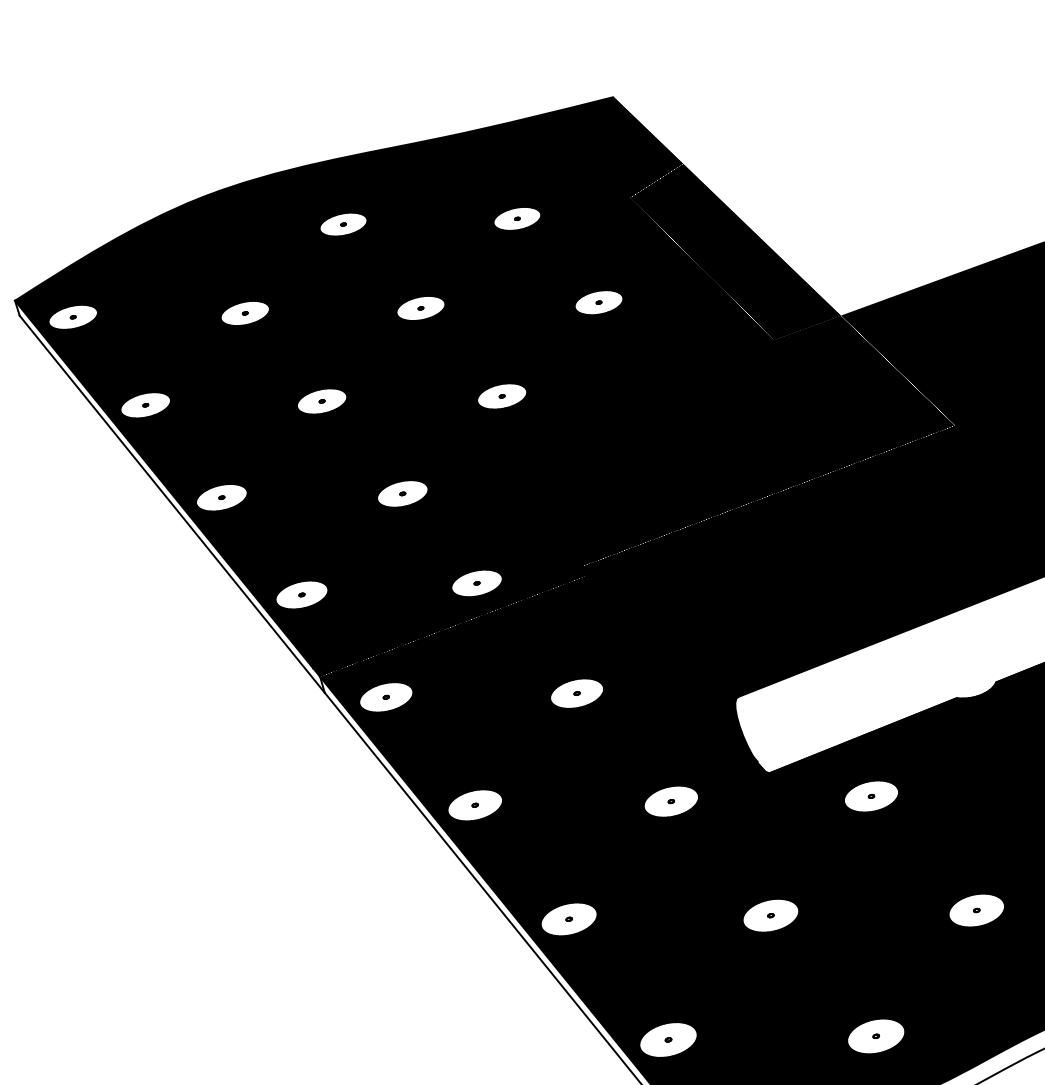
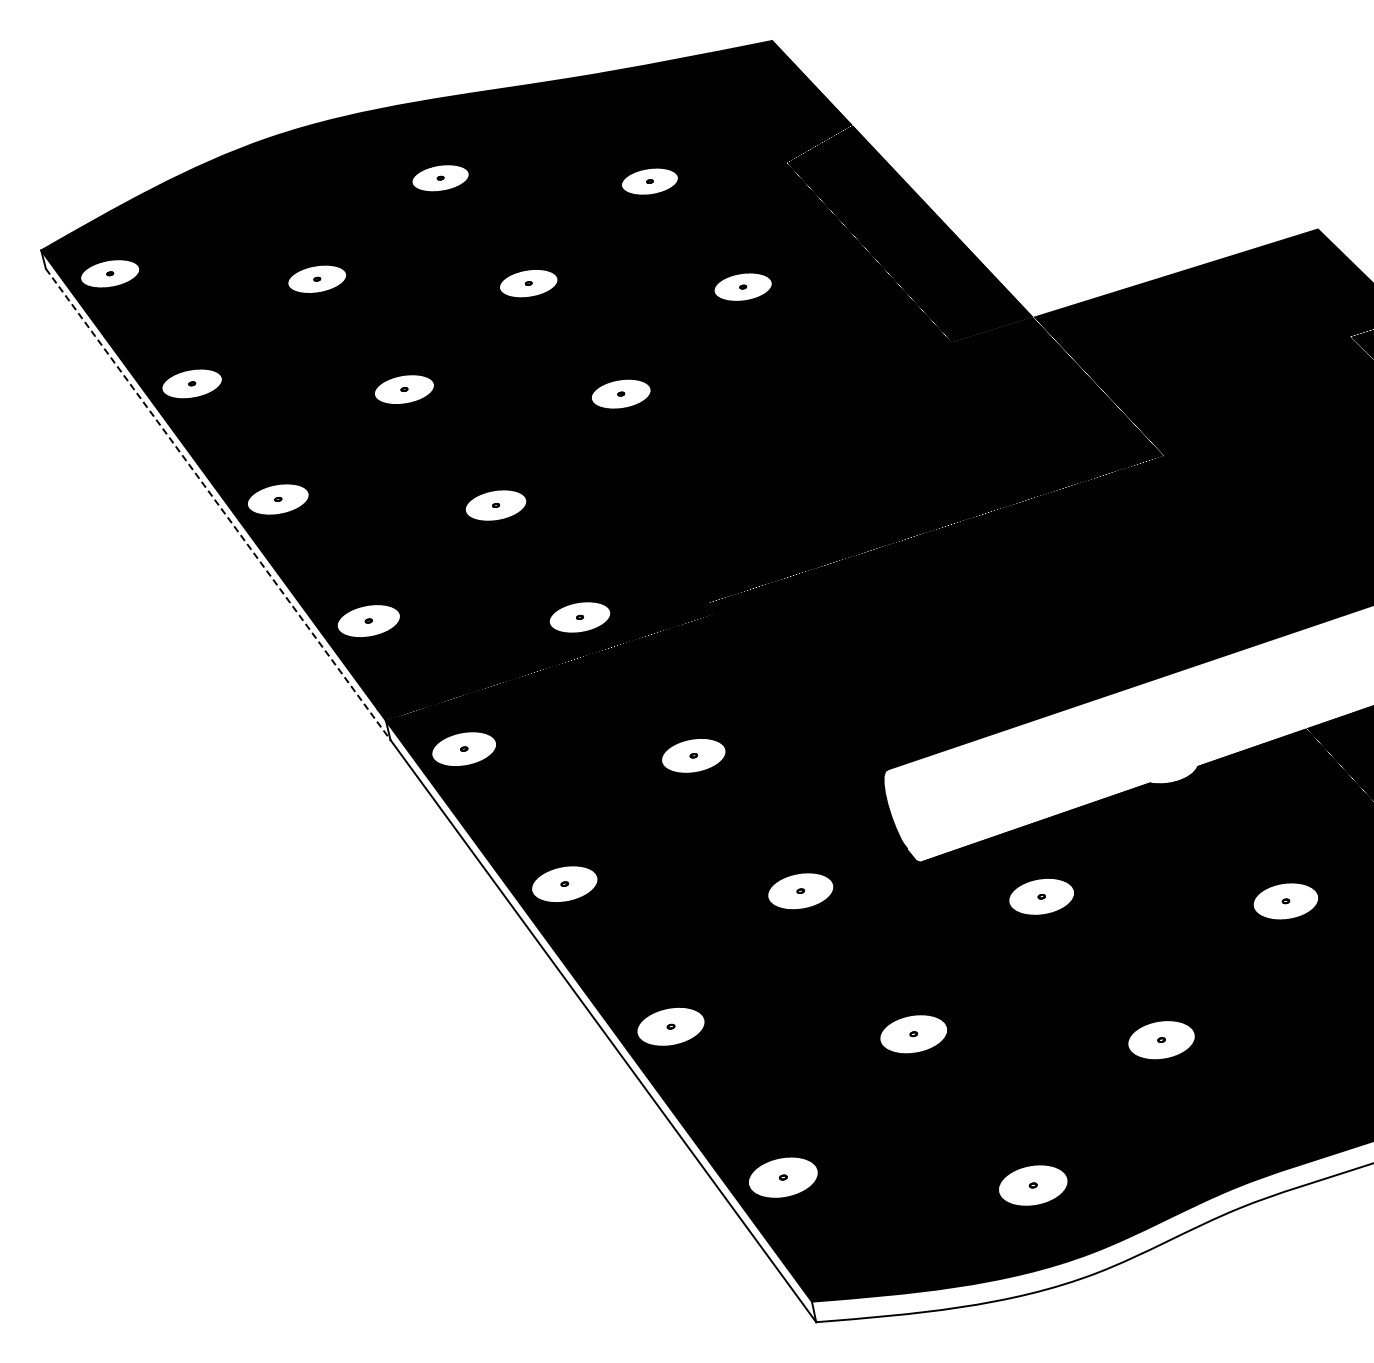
line: (172, 504) -> (218, 504), solid -> dashed

